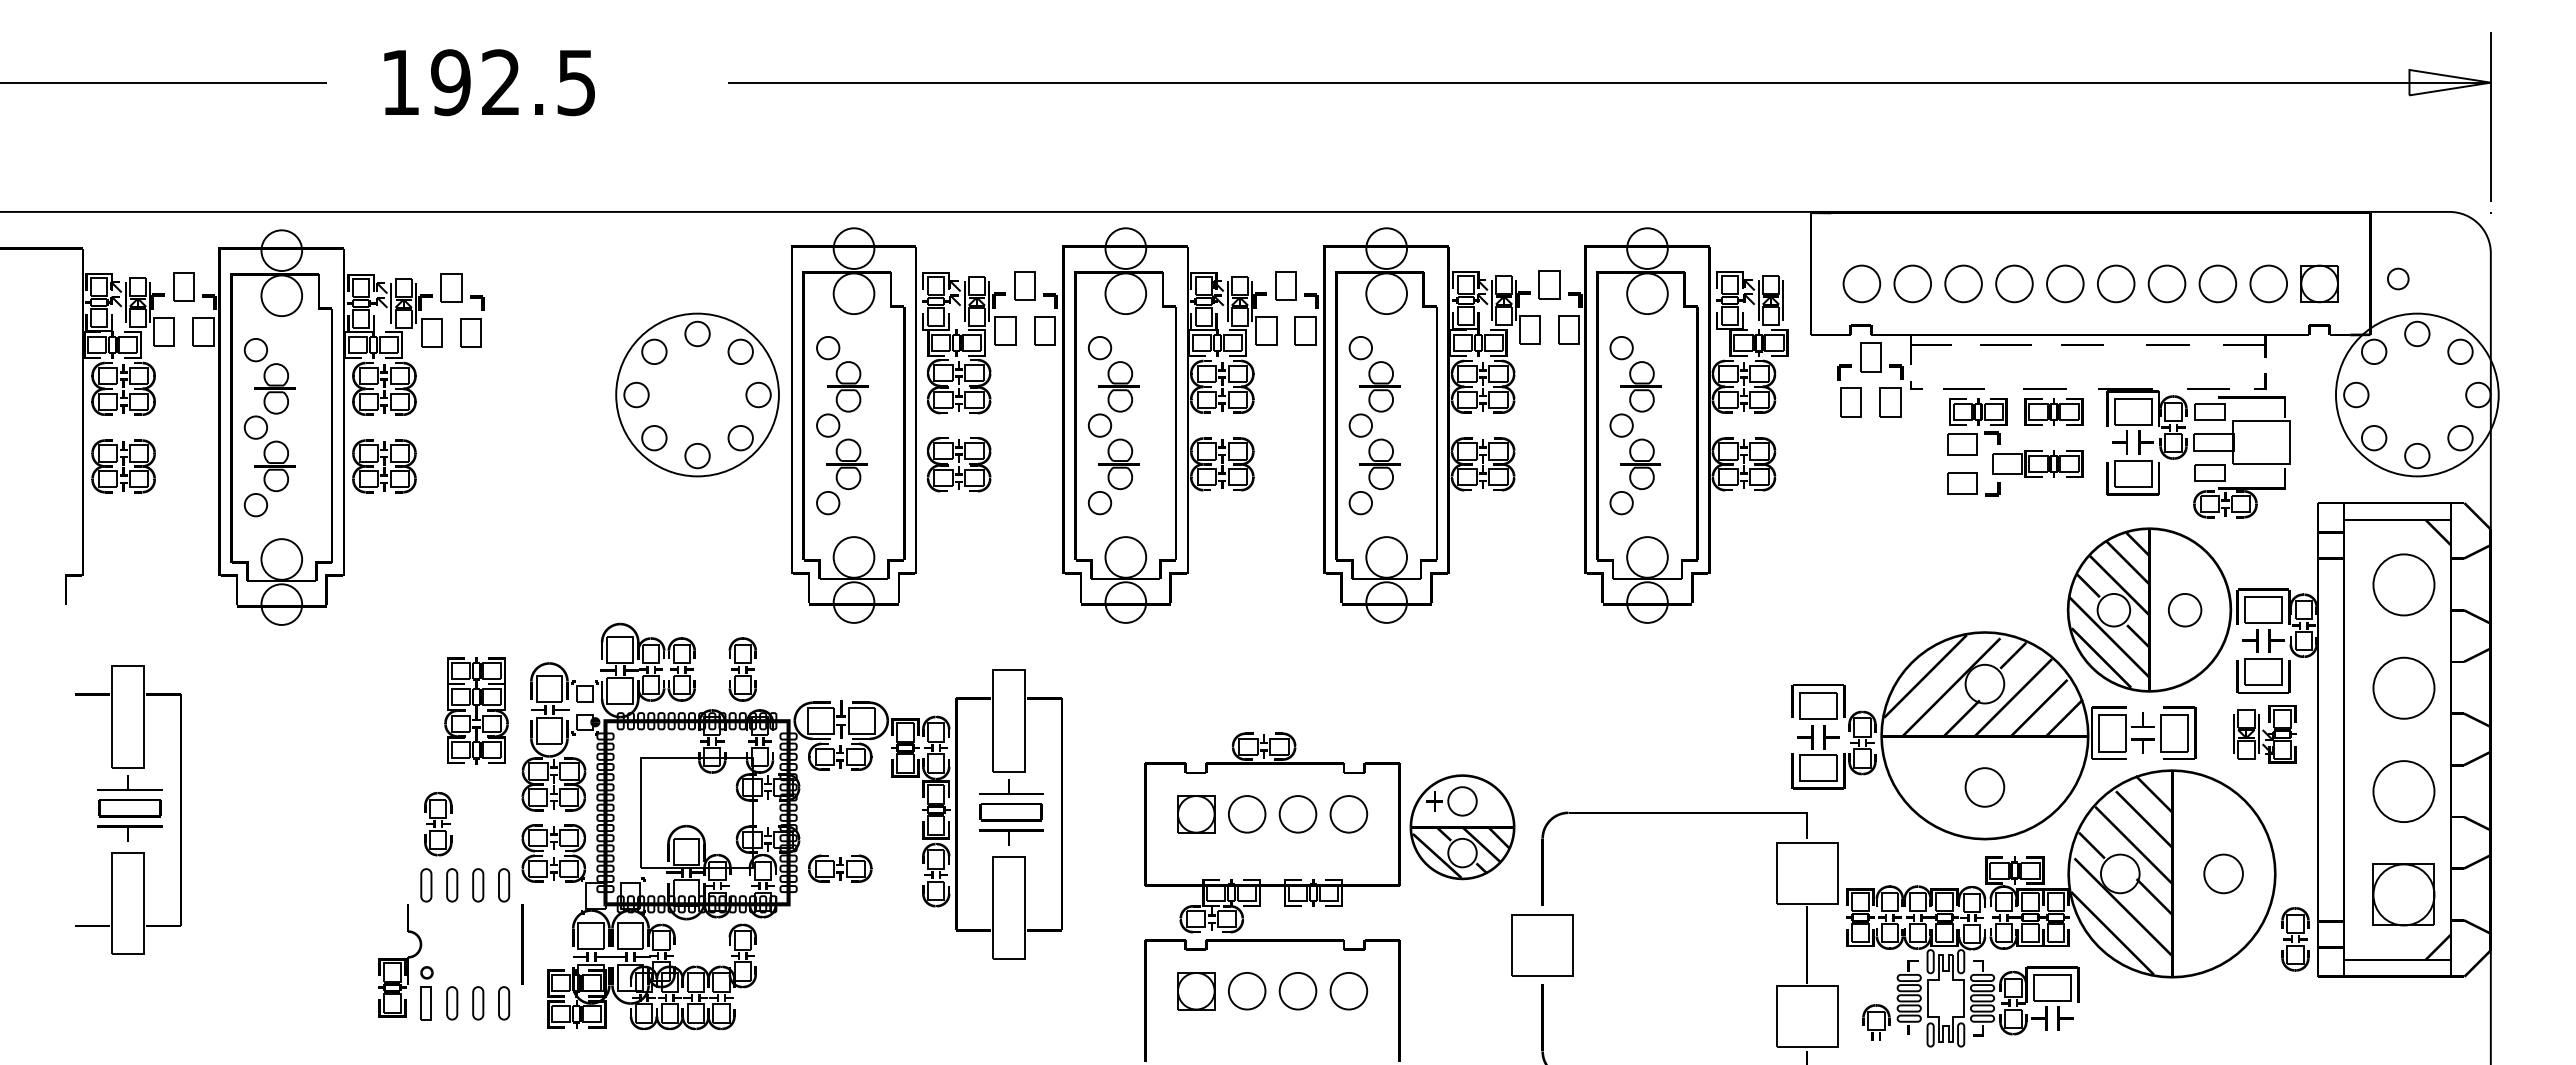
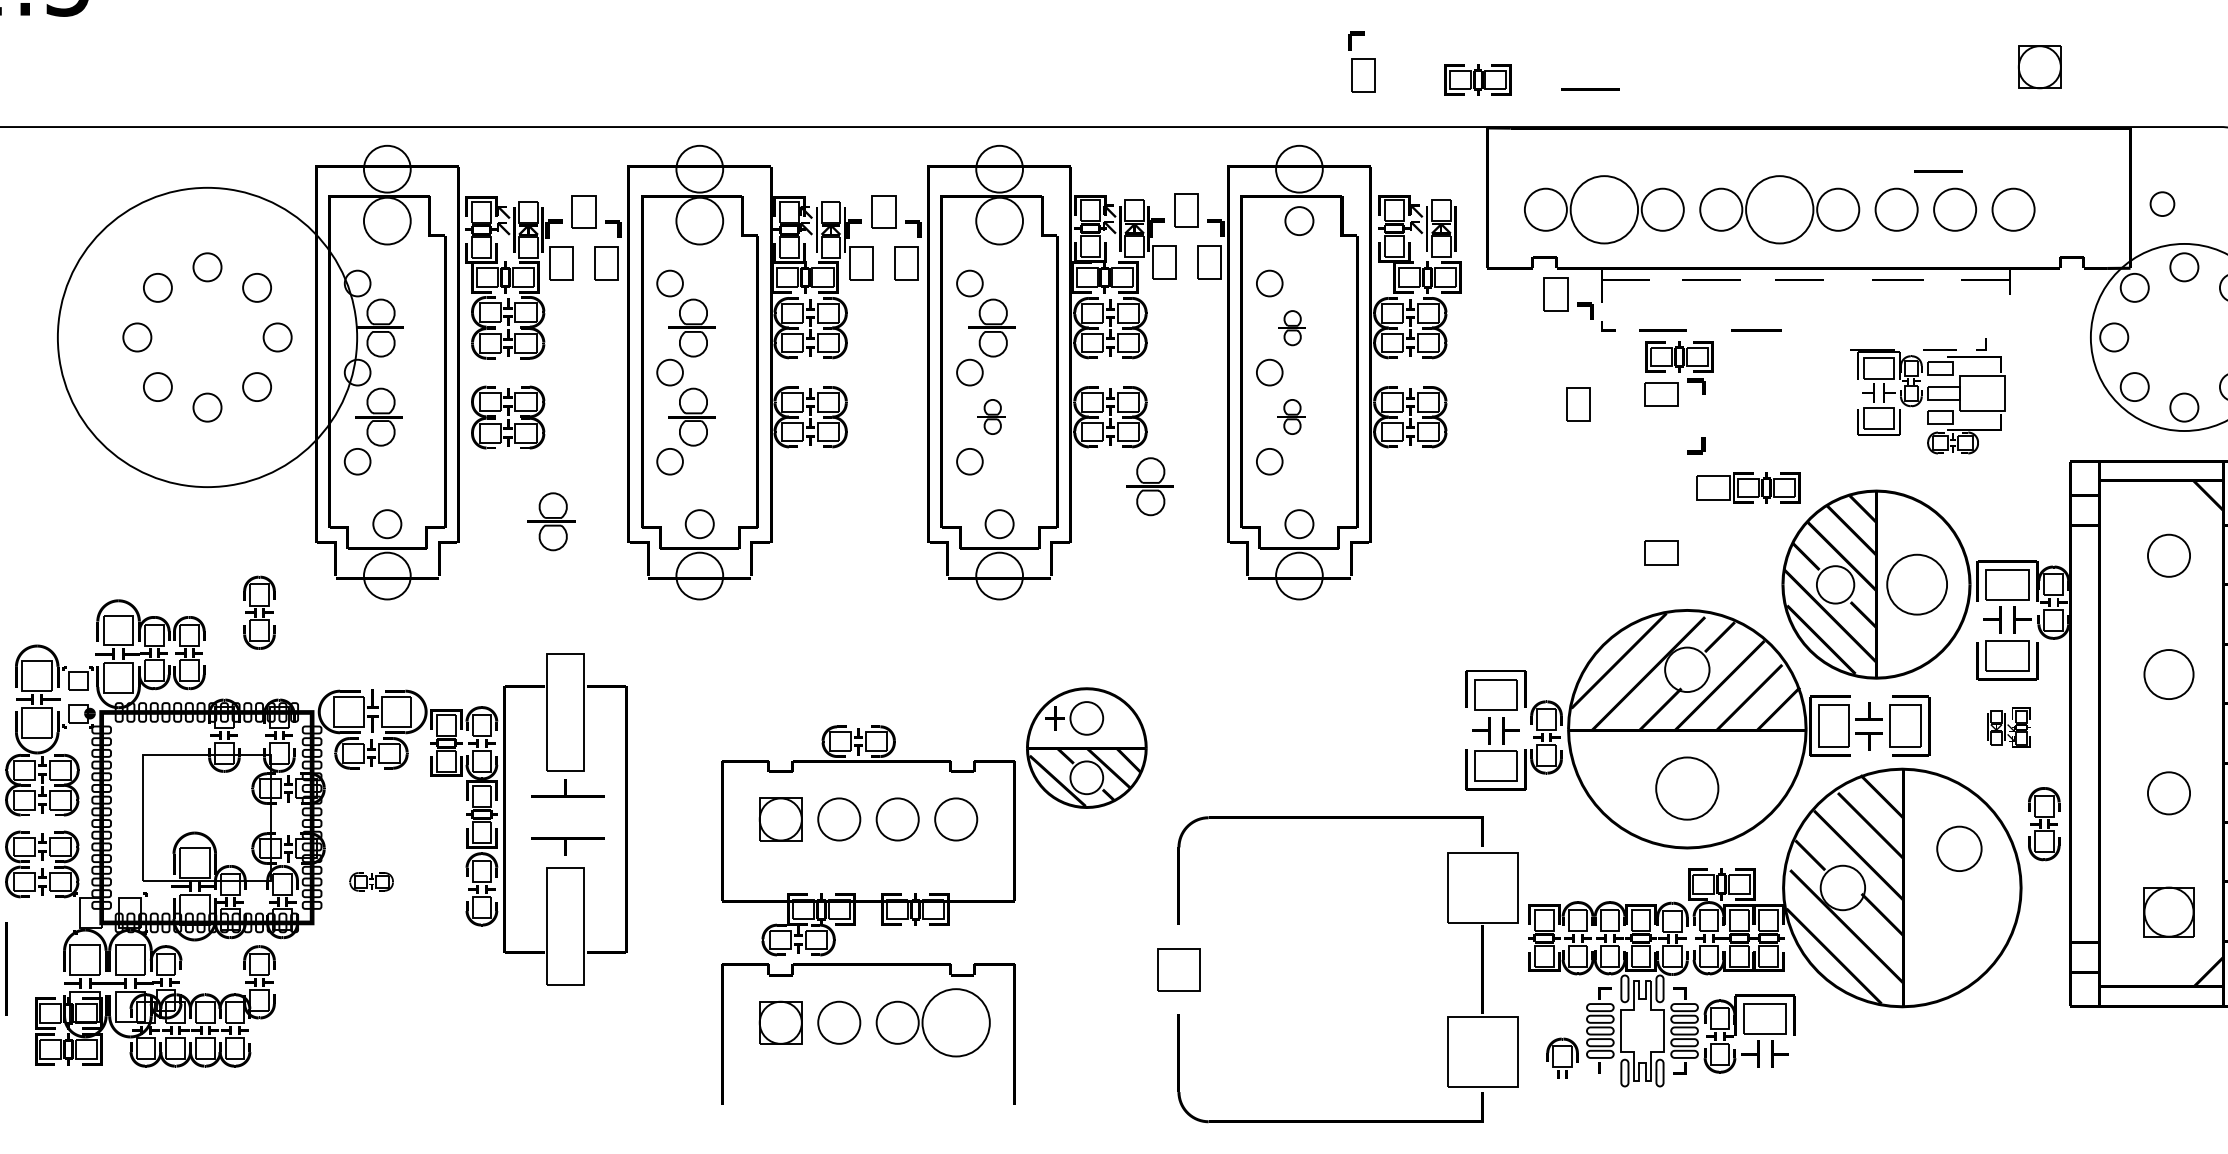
line: (1900, 178) -> (1590, 88), added
line: (2203, 250) -> (1938, 171), added
circle: (1912, 283) -> (1604, 209), size x1.6
circle: (2065, 283) -> (1779, 209), size x1.6
part: (2319, 283) -> (2039, 66), moved
circle: (1647, 293) -> (1299, 220), size x0.6
part: (1640, 386) -> (1291, 327), size x0.6
part: (1849, 390) -> (1361, 62), moved
circle: (697, 394) -> (207, 336), size x1.6
part: (1890, 402) -> (1578, 404), moved
part: (2053, 411) -> (1477, 79), moved
part: (2194, 445) -> (1928, 395), size x0.7
part: (1379, 463) -> (991, 416), size x0.6
part: (1640, 463) -> (1291, 416), size x0.6
part: (2037, 463) -> (1747, 487), moved
part: (1962, 483) -> (1661, 552), moved
part: (1516, 524) -> (1148, 486), added
part: (996, 555) -> (551, 521), added
circle: (853, 557) -> (386, 524), size x0.6
circle: (1125, 557) -> (699, 524), size x0.6
circle: (1386, 557) -> (999, 524), size x0.6
circle: (1647, 557) -> (1299, 524), size x0.6
circle: (2403, 584) -> (2168, 555), size x0.6
circle: (2185, 610) -> (1917, 585), size x1.6
part: (742, 669) -> (259, 612), moved
circle: (2403, 687) -> (2168, 673), size x0.7
part: (2264, 734) -> (2008, 727), size x0.6
circle: (1984, 787) -> (1686, 788), size x1.4
circle: (2403, 791) -> (2168, 793), size x0.6
part: (1010, 812) -> (567, 817), removed
part: (1462, 827) -> (1086, 748), moved
part: (840, 868) -> (371, 881), size x0.6
circle: (2223, 873) -> (1959, 848), moved
part: (2403, 894) -> (2168, 911), size x0.7
part: (2295, 939) -> (2044, 824), moved
part: (1542, 945) -> (1178, 970), size x0.6
circle: (1348, 990) -> (955, 1021), size x1.6

